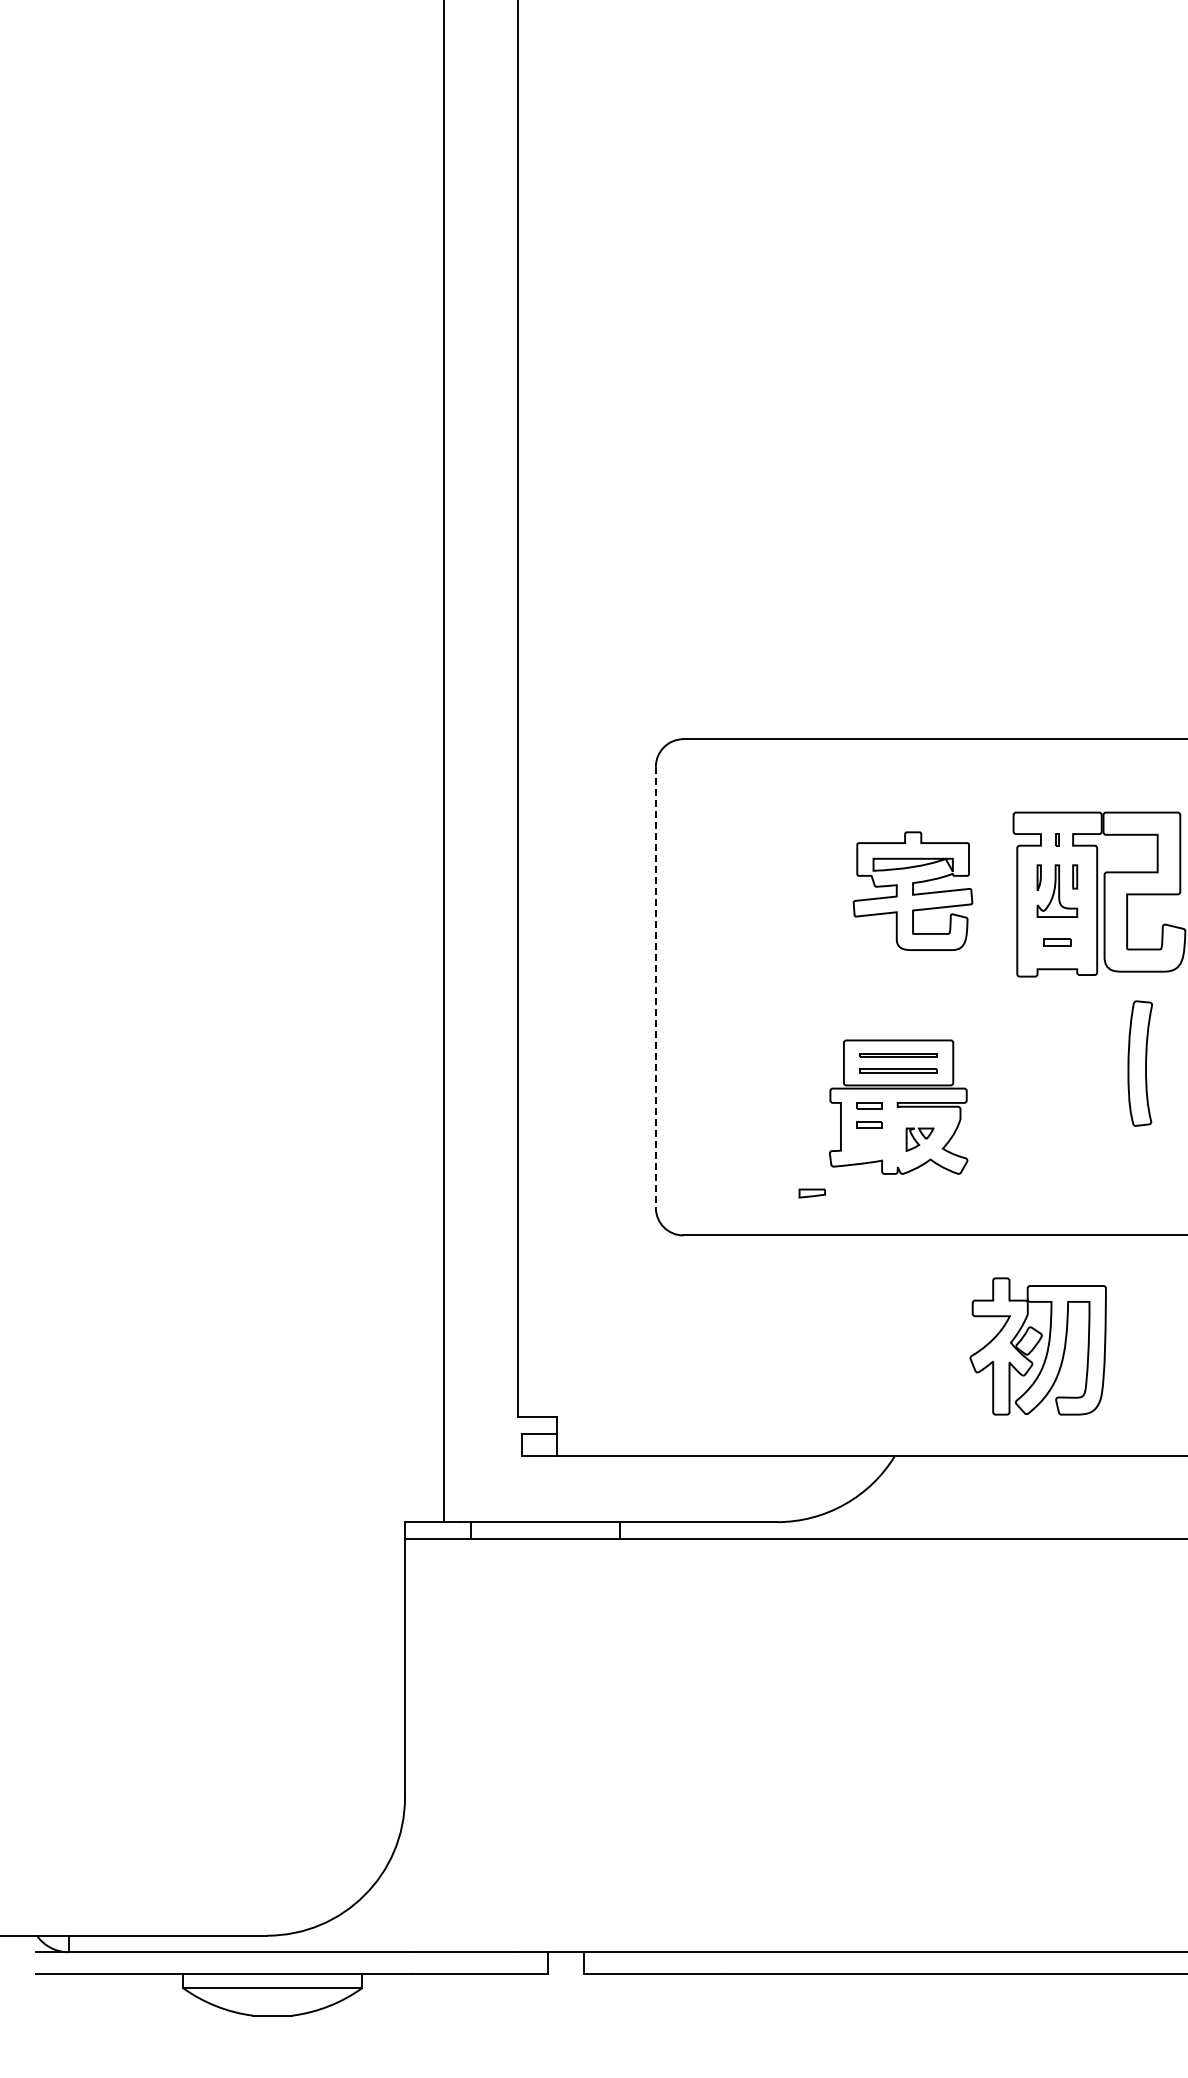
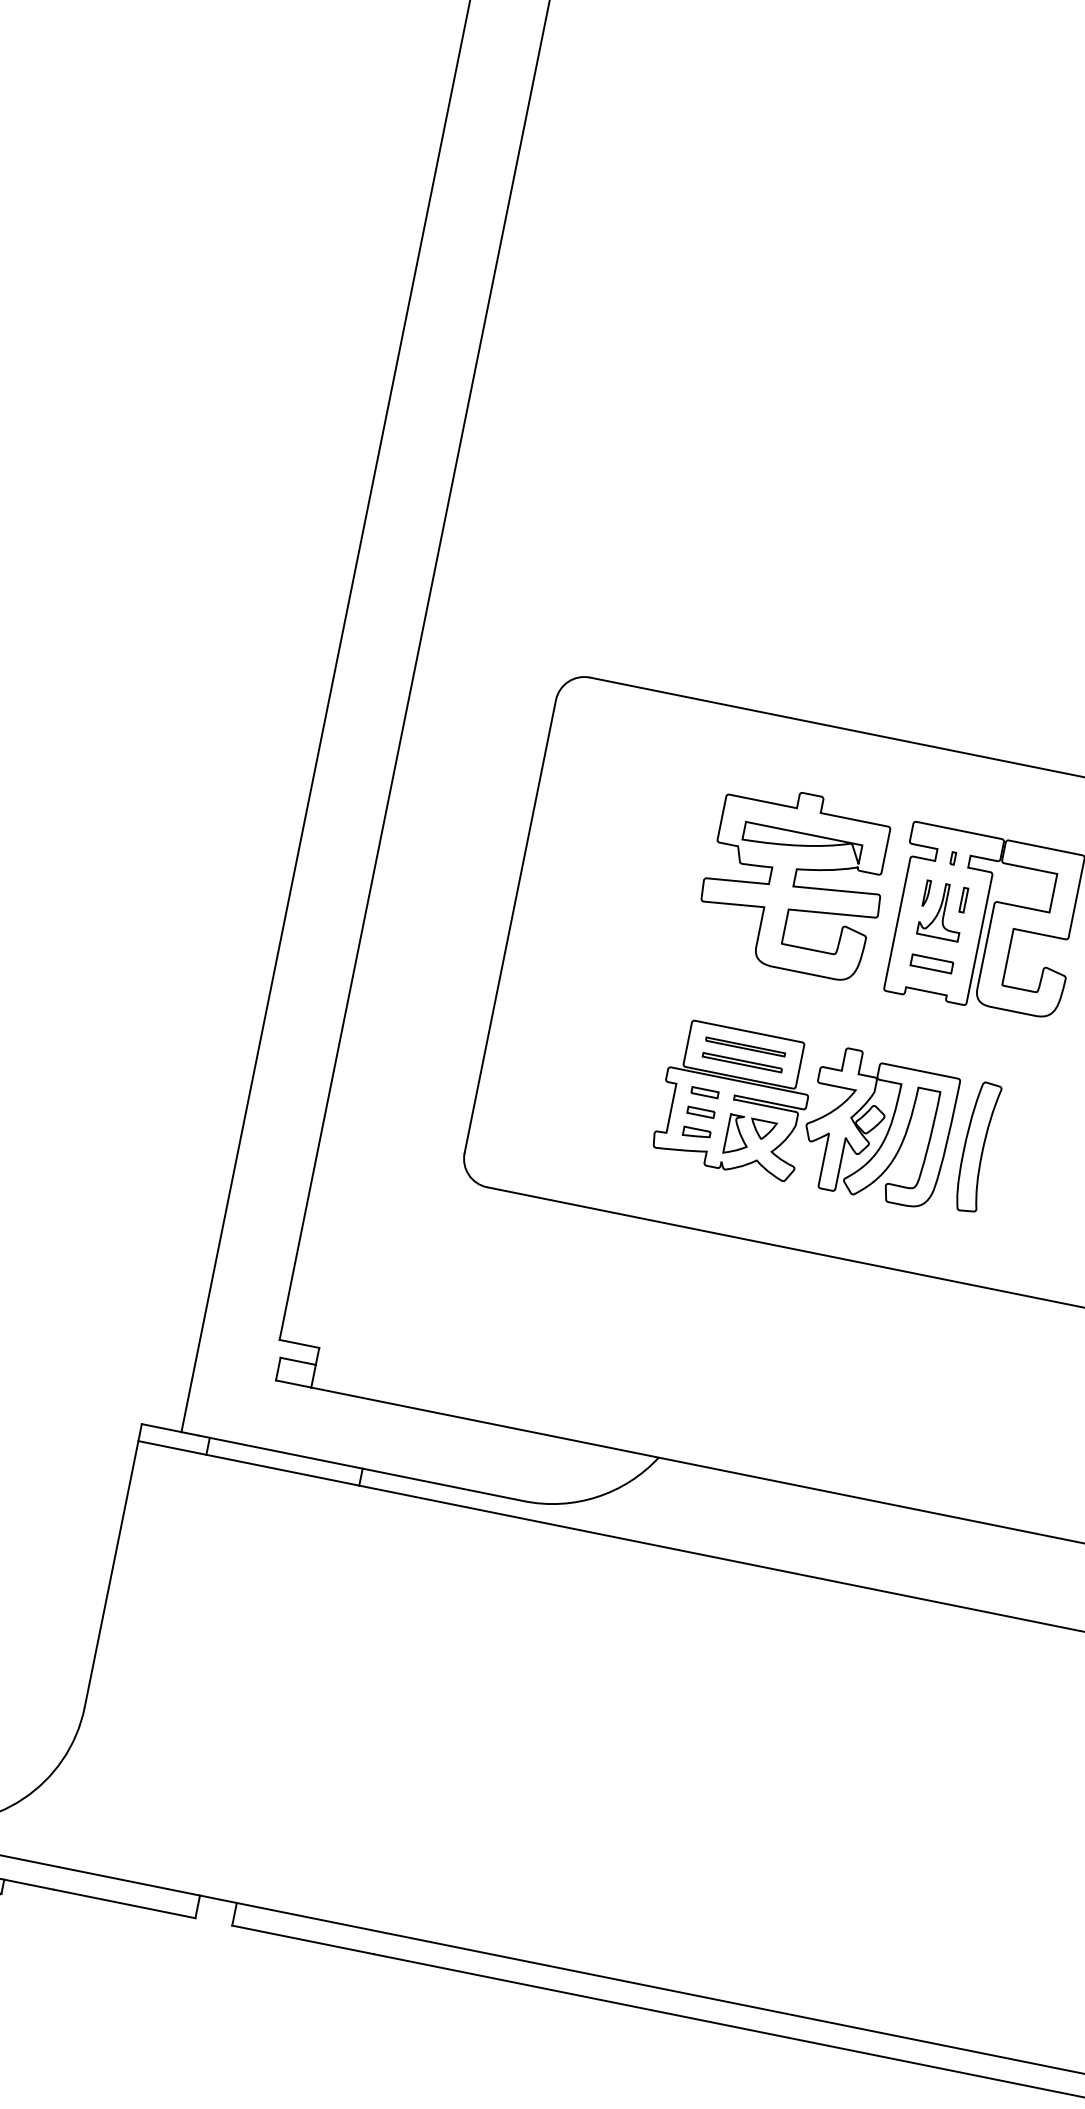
part: (912, 891) -> (793, 881), size x1.43
part: (1057, 942) -> (932, 963), size x1.43
line: (655, 987) -> (509, 926), dashed -> solid
part: (1139, 1063) -> (976, 1147), moved
part: (919, 1139) -> (749, 1137), size x1.67
part: (811, 1193) -> (695, 1133), moved
part: (1037, 1346) -> (877, 1127), moved

